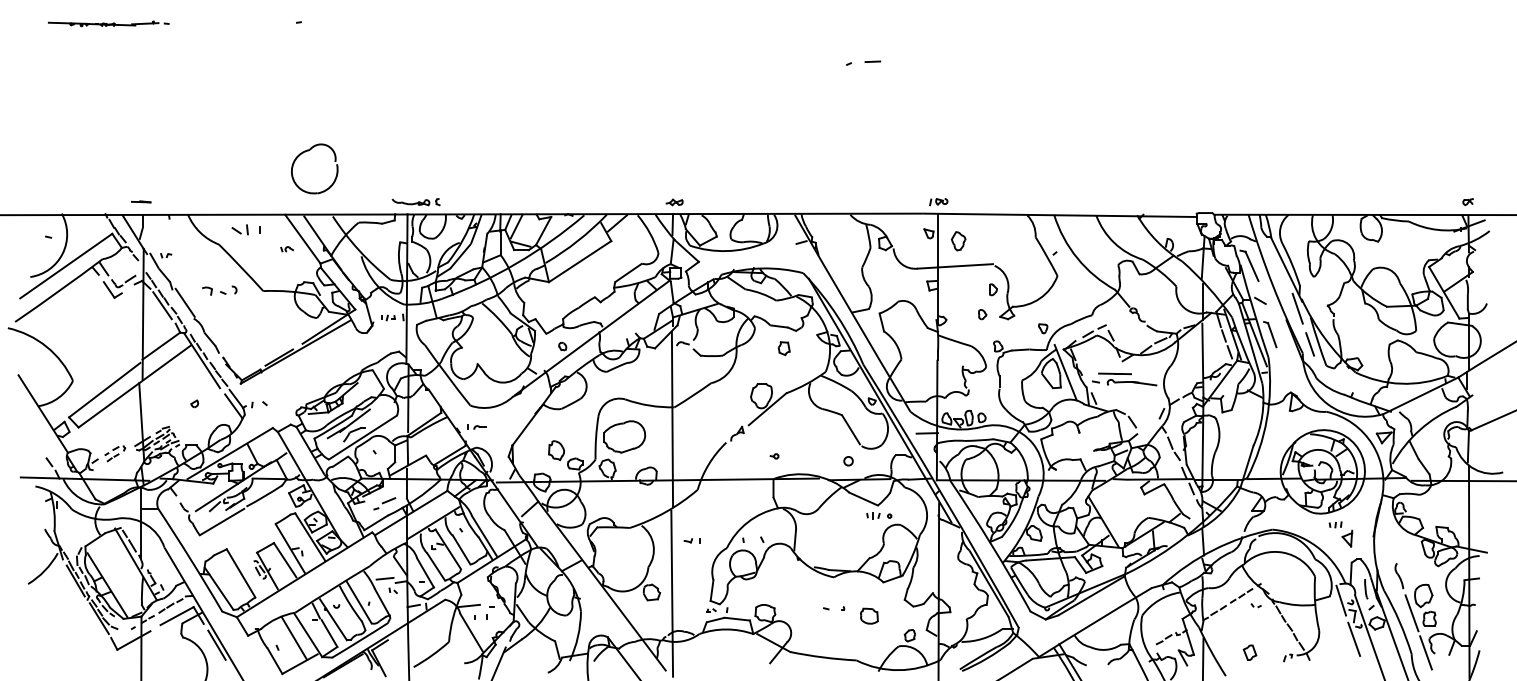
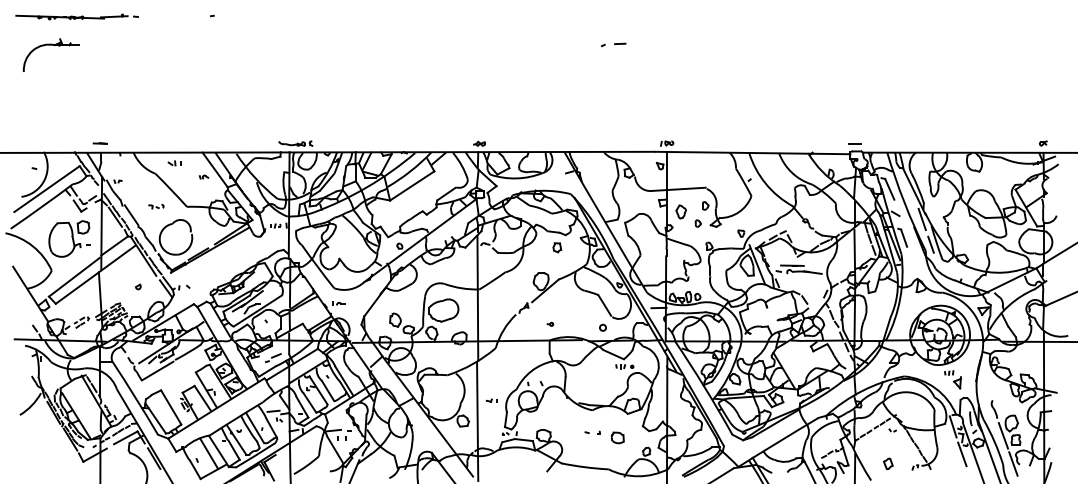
part: (108, 23) -> (77, 16), size x1.43
part: (75, 64) -> (53, 45), added
part: (308, 151) -> (171, 224), moved
line: (1203, 201) -> (855, 143), added
part: (245, 229) -> (174, 163), size x0.62
part: (958, 241) -> (681, 212), moved
part: (219, 290) -> (155, 206), size x0.62
part: (97, 336) -> (69, 239), added
part: (691, 540) -> (491, 400), moved

